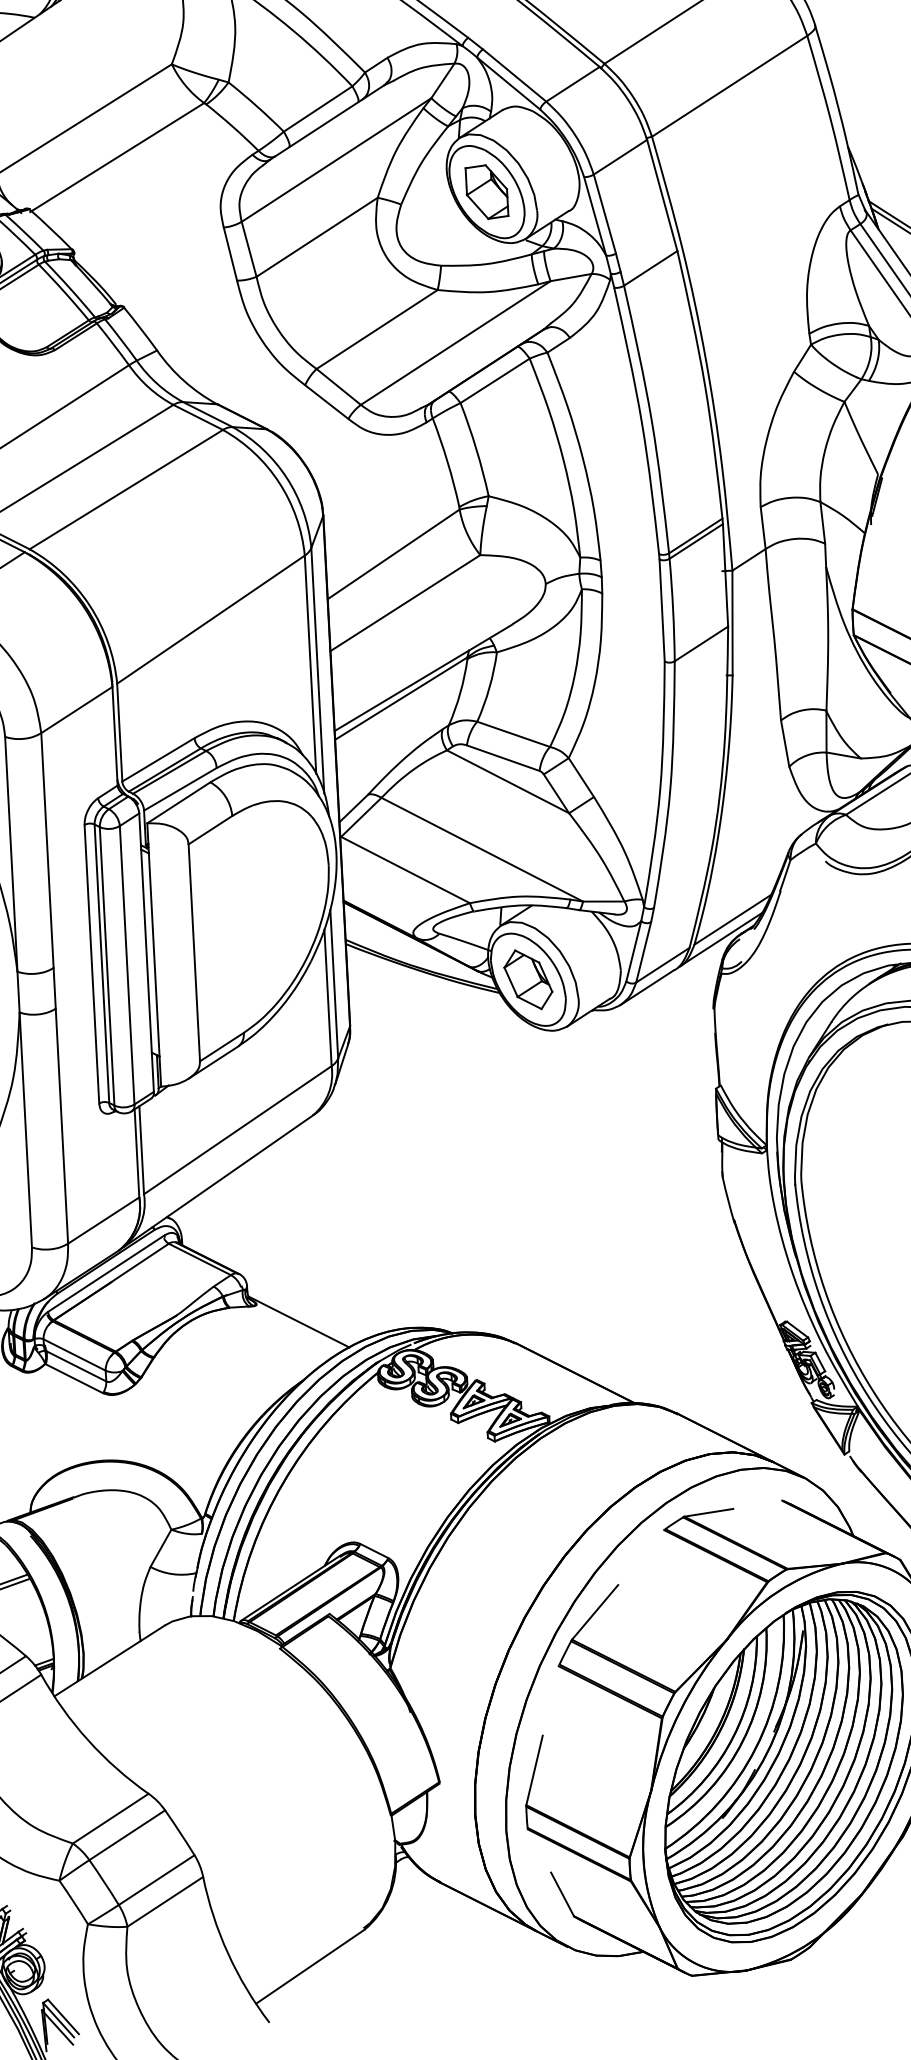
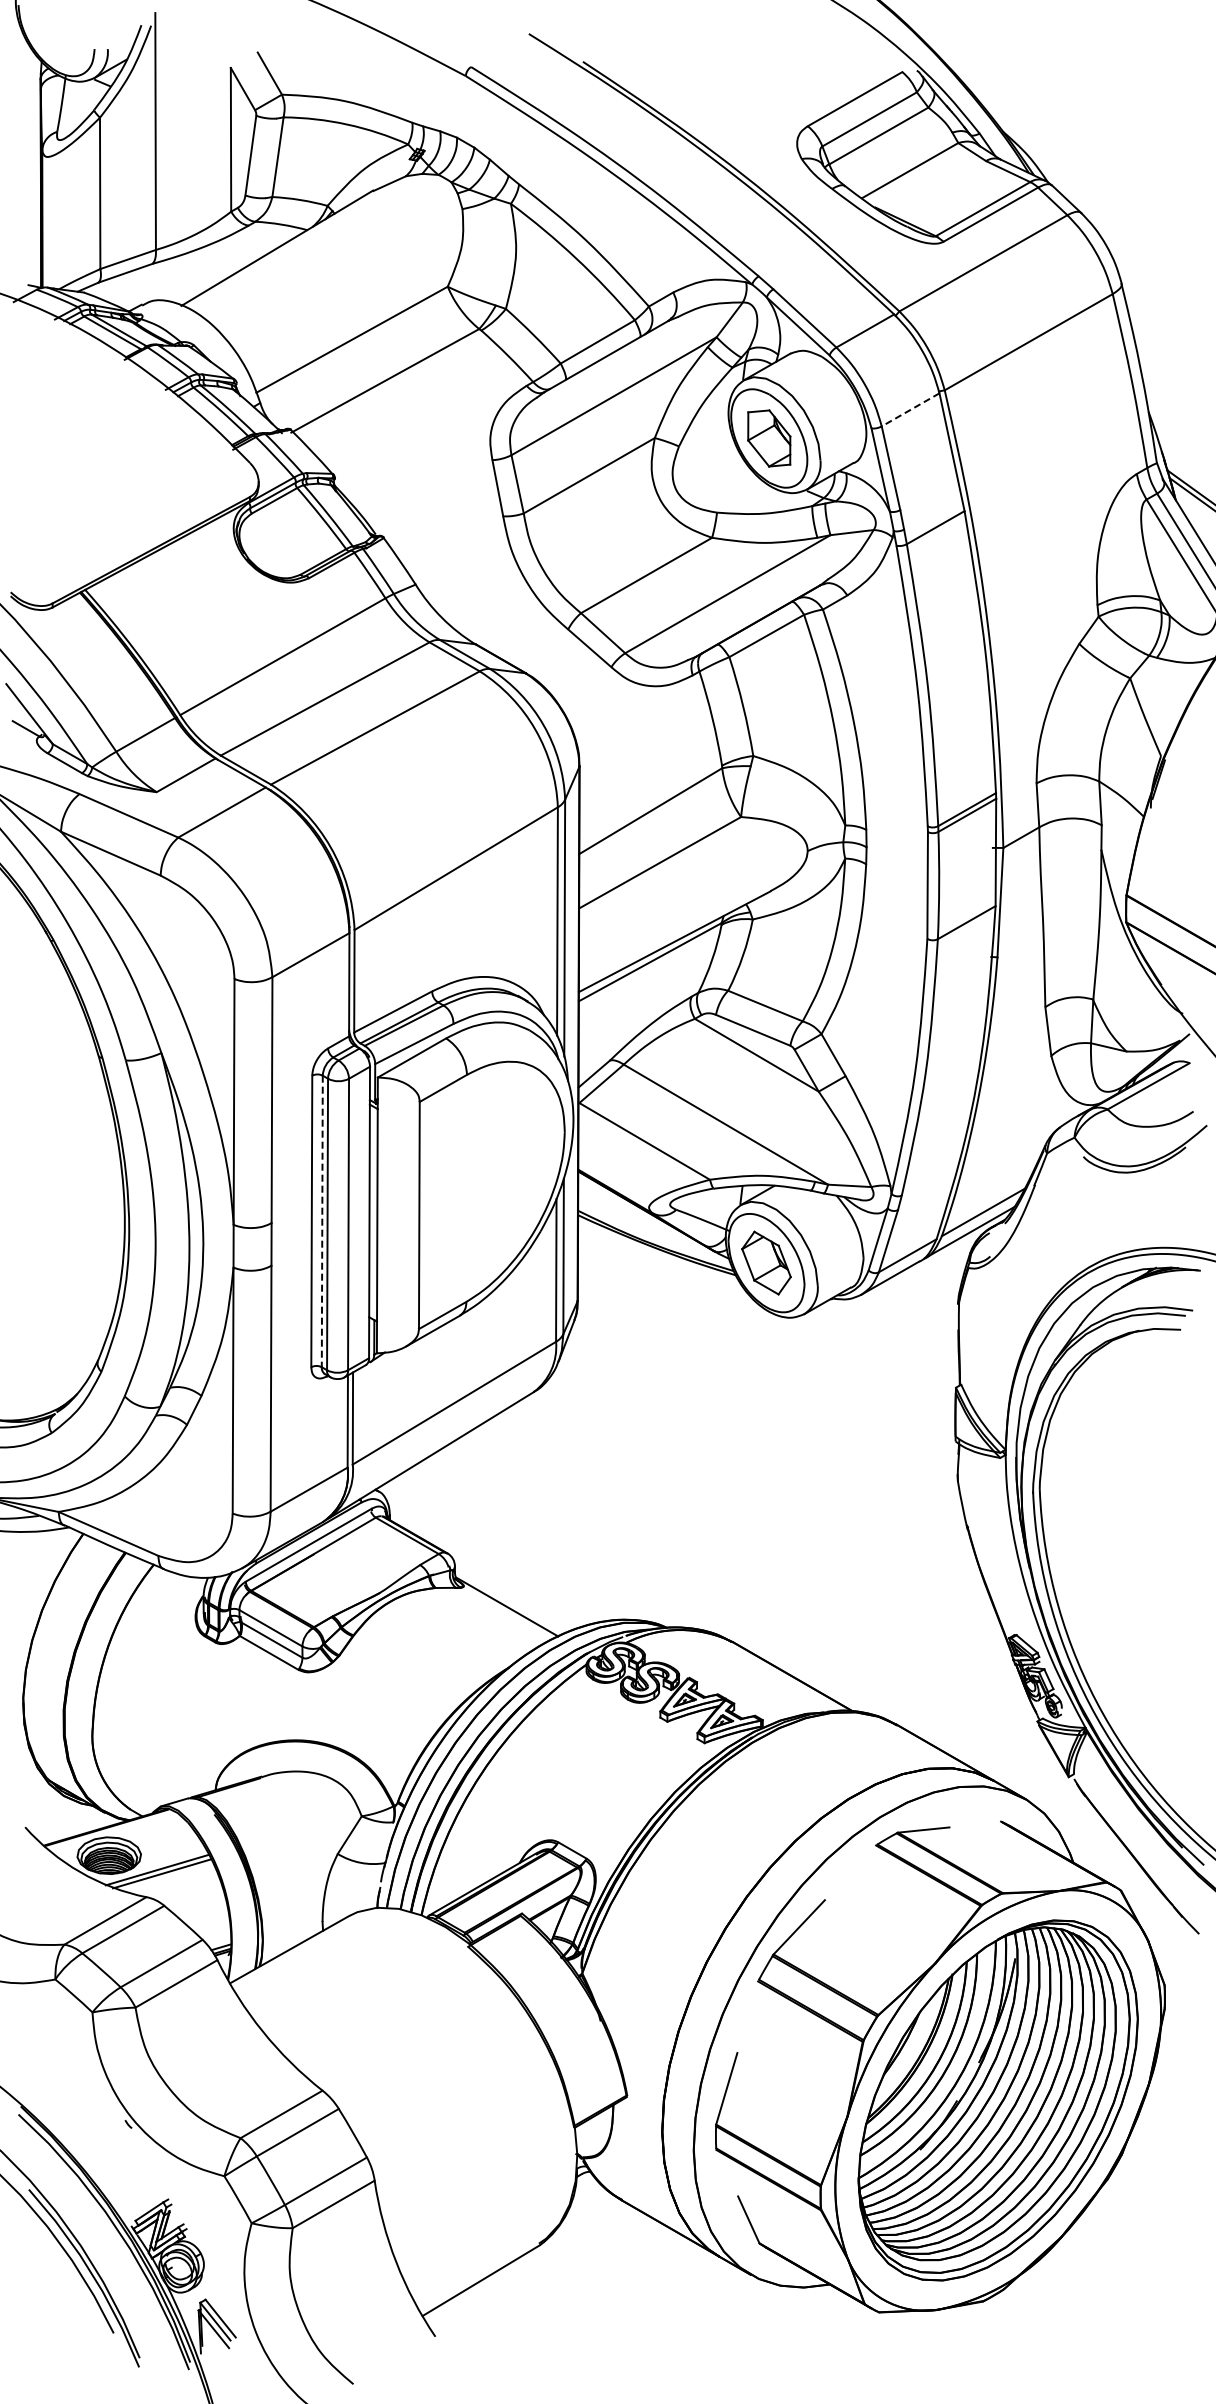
line: (620, 157) -> (910, 410), solid -> dashed
line: (102, 963) -> (322, 1221), solid -> dashed

